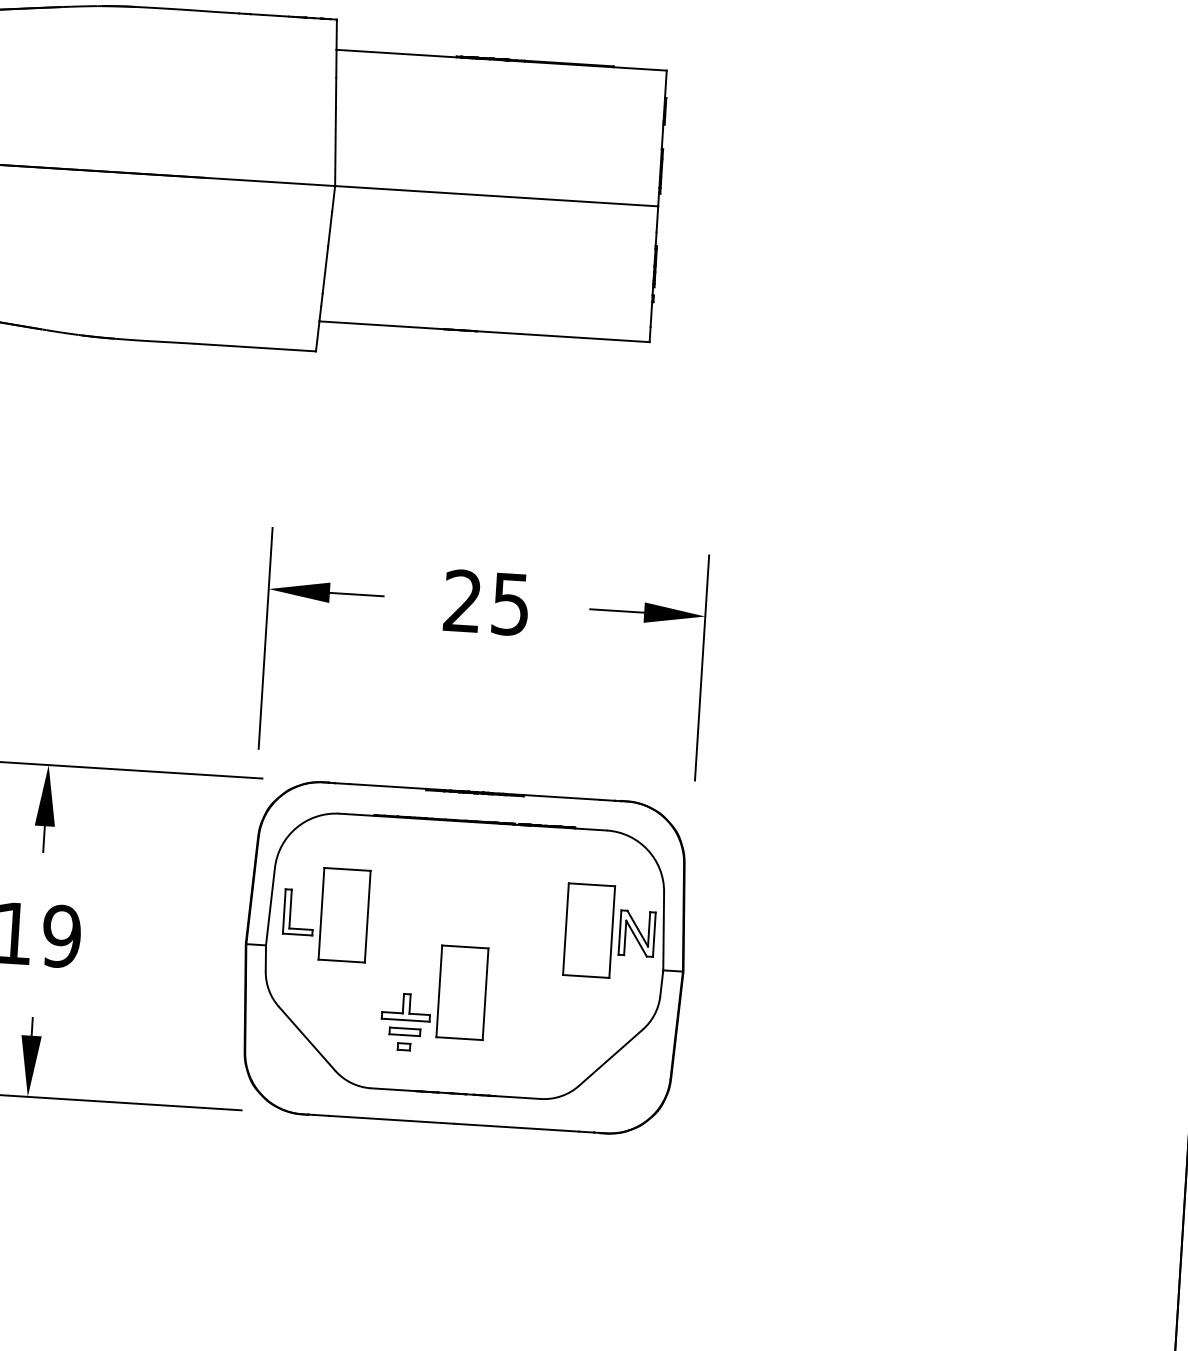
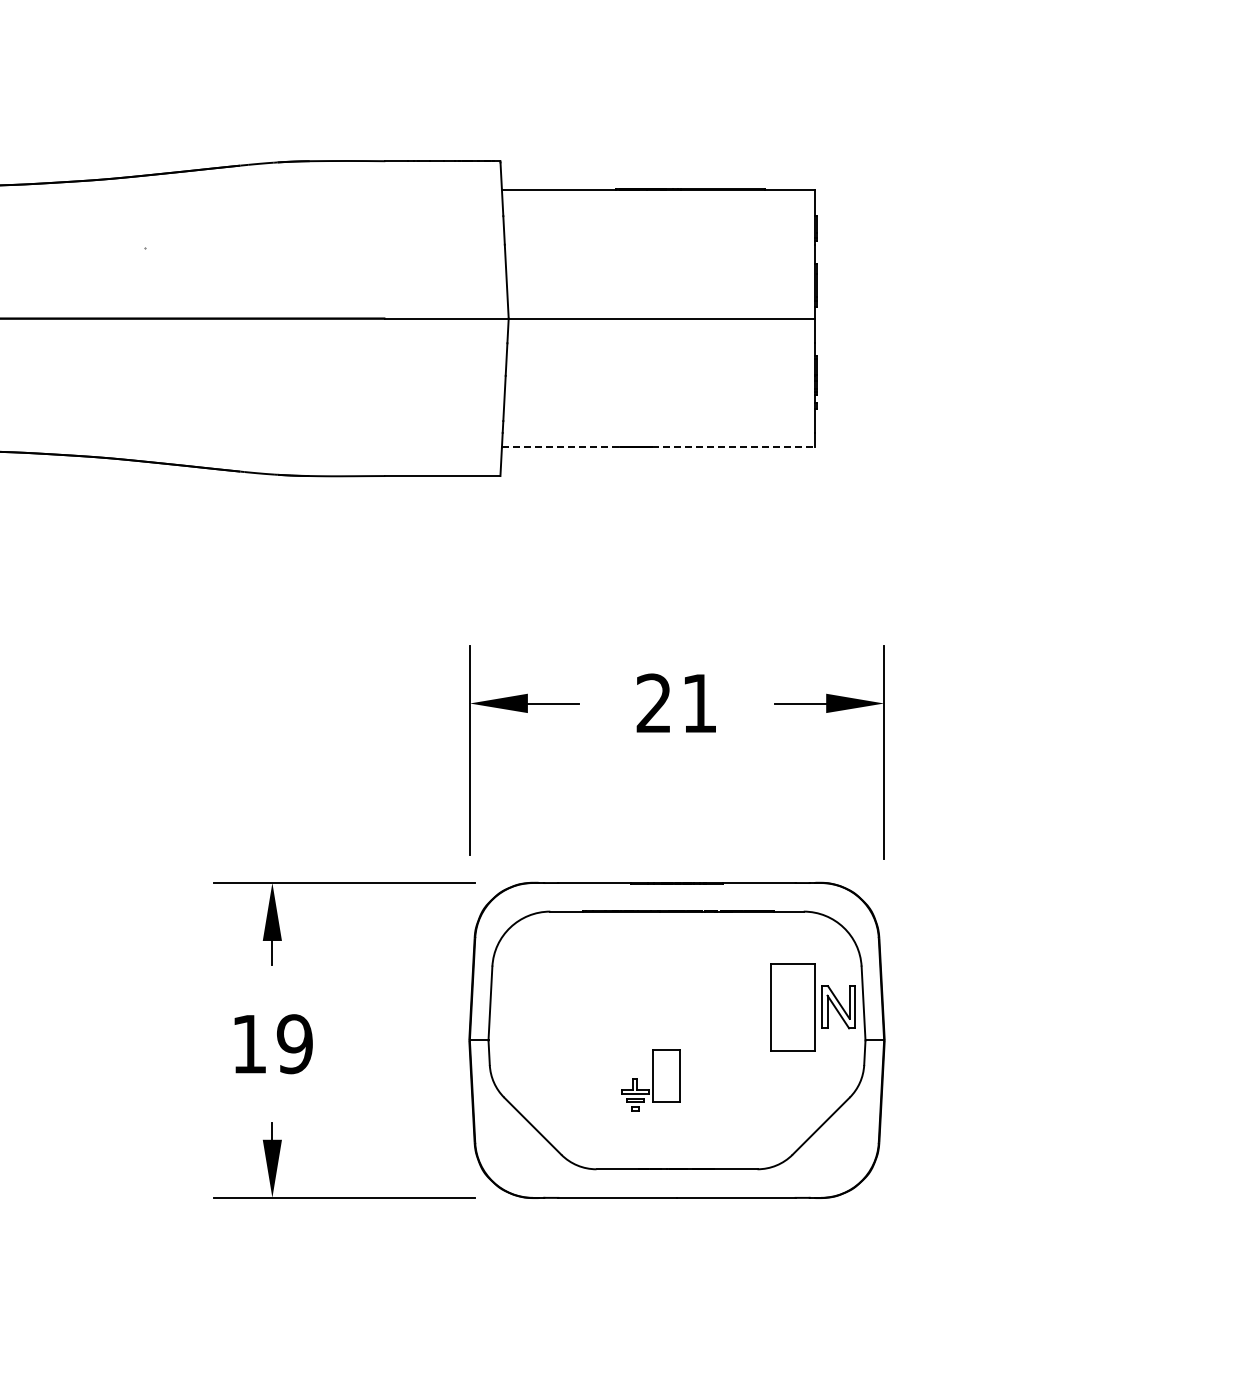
line: (382, 325) -> (561, 447), solid -> dashed
line: (563, 336) -> (733, 447), solid -> dashed
text: (510, 604) -> (699, 703), 25 -> 21
part: (326, 914) -> (543, 1007), removed
part: (434, 998) -> (650, 1080), size x0.6

